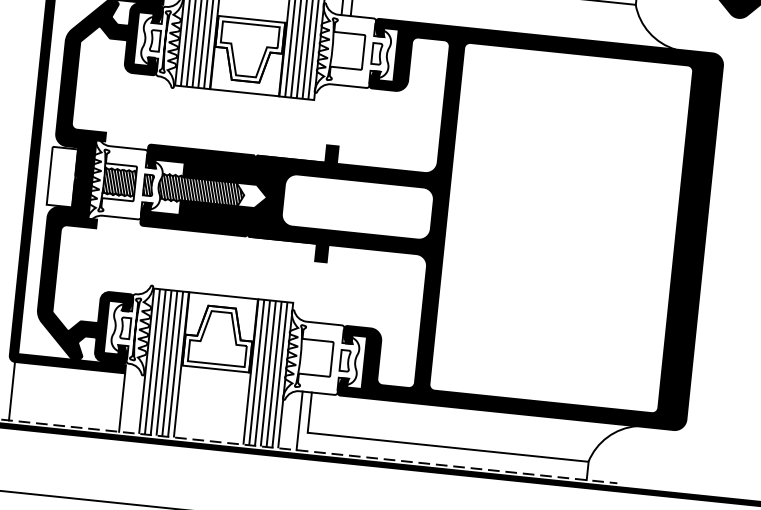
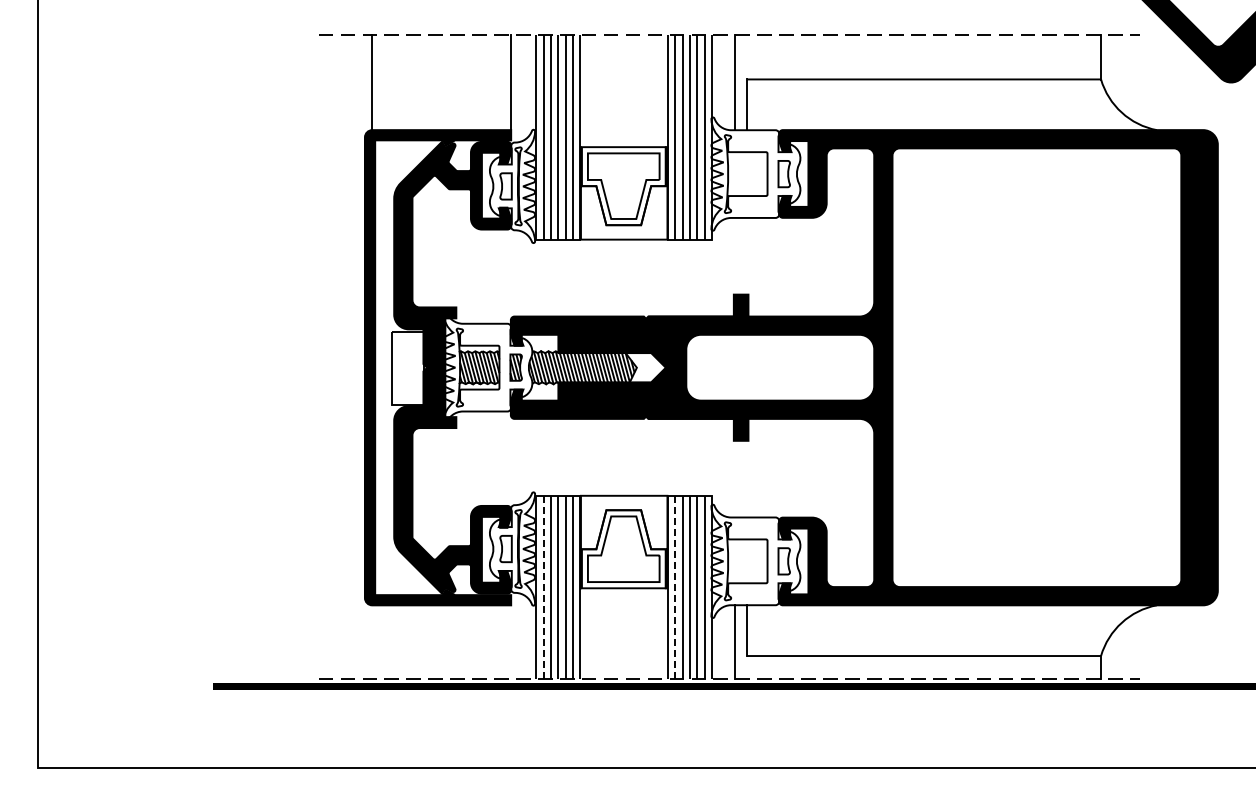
line: (152, 361) -> (543, 587), solid -> dashed
line: (256, 372) -> (675, 587), solid -> dashed
line: (12, 391) -> (372, 642), removed
line: (122, 402) -> (511, 642), removed

